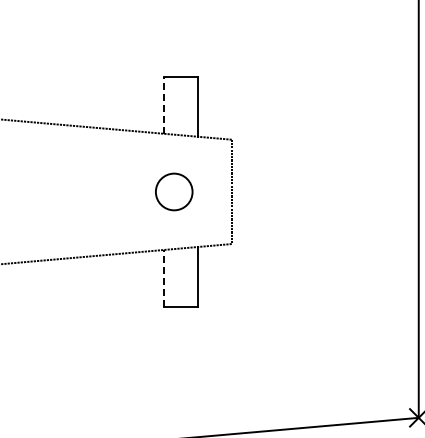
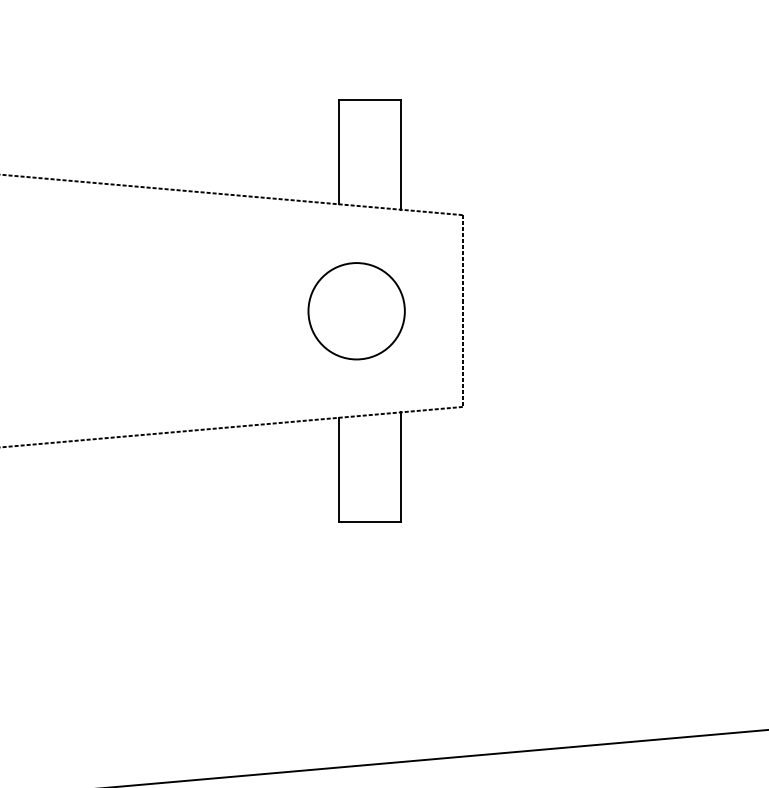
line: (164, 105) -> (339, 152), dashed -> solid
circle: (174, 191) -> (357, 310), size x1.43
line: (164, 277) -> (339, 468), dashed -> solid

